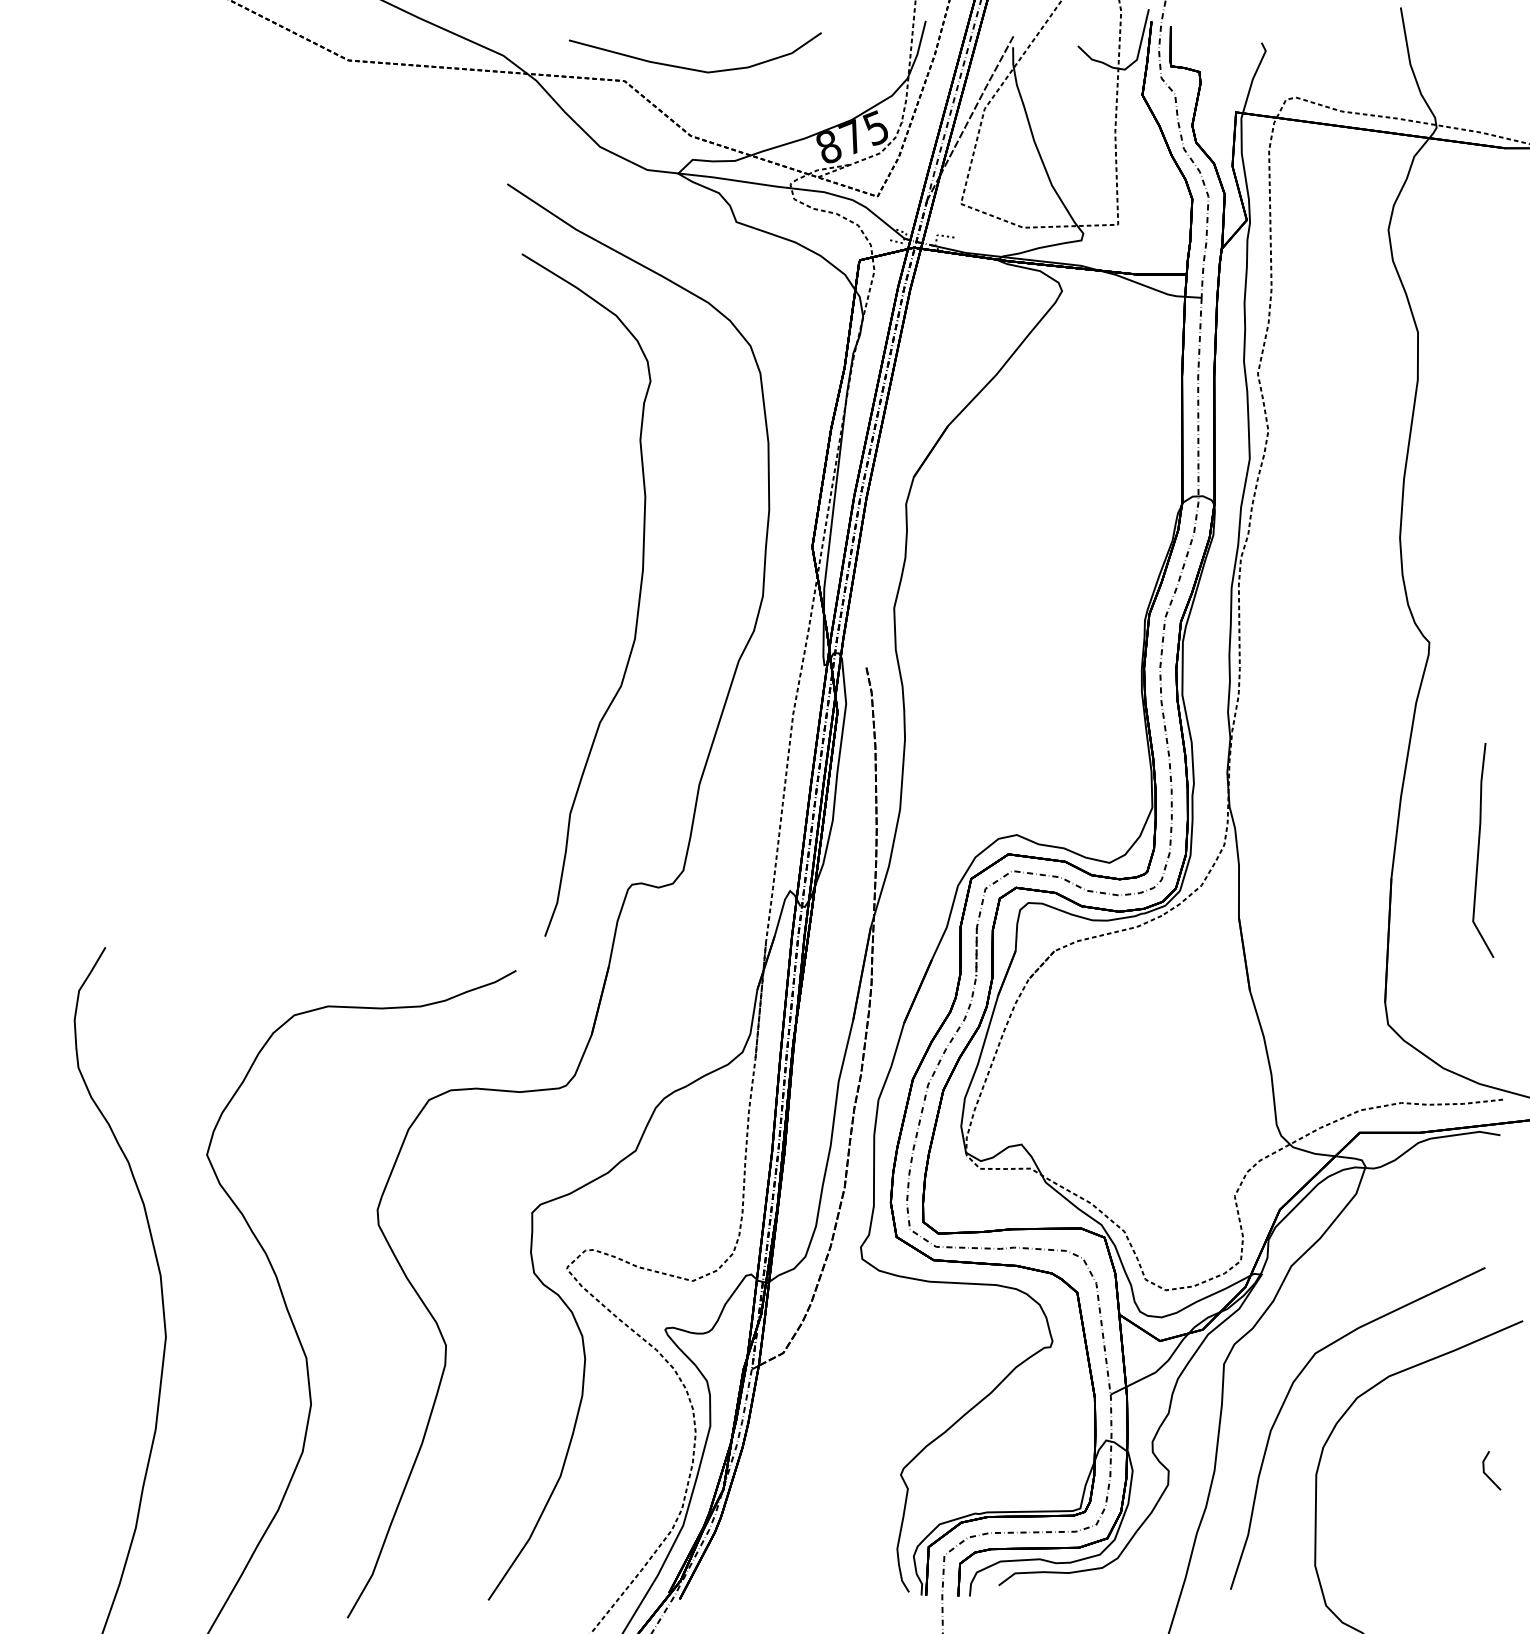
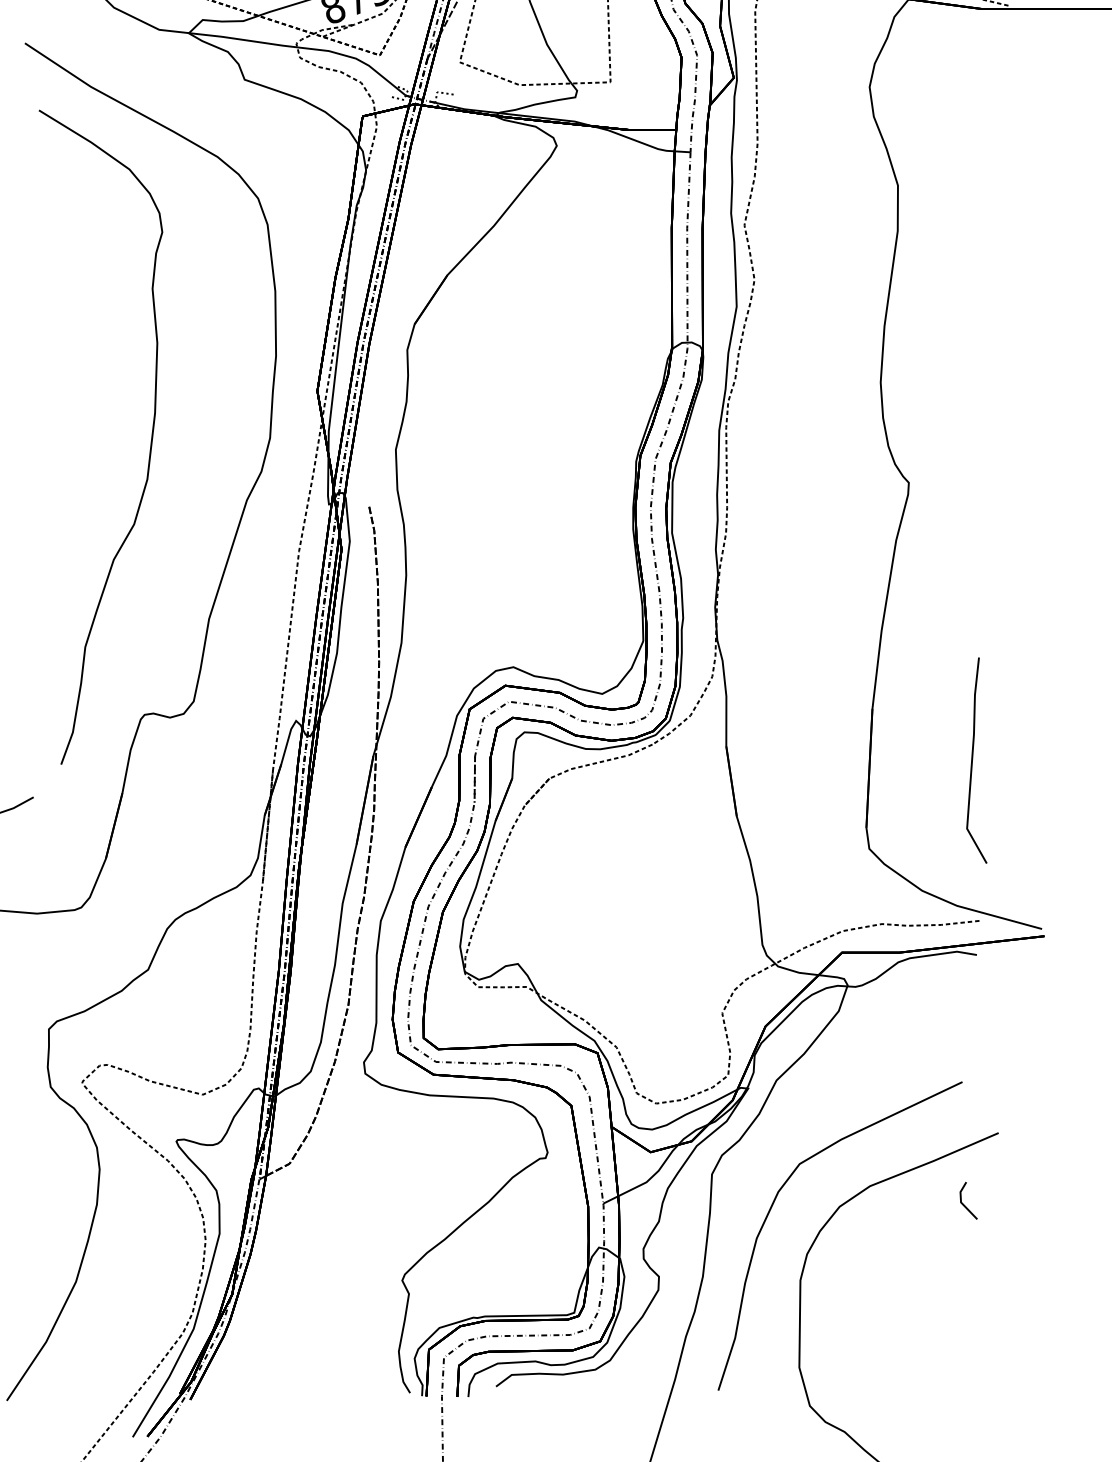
line: (1479, 850) -> (973, 760), moved
line: (1487, 1474) -> (964, 1204), moved

